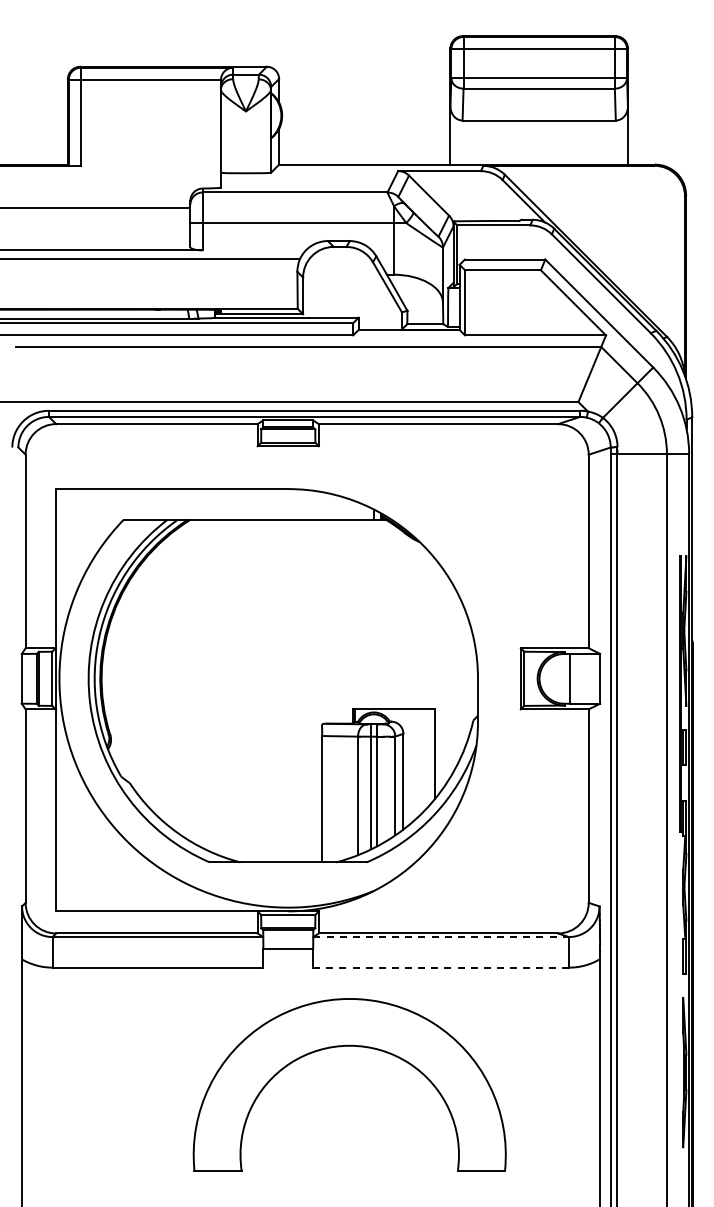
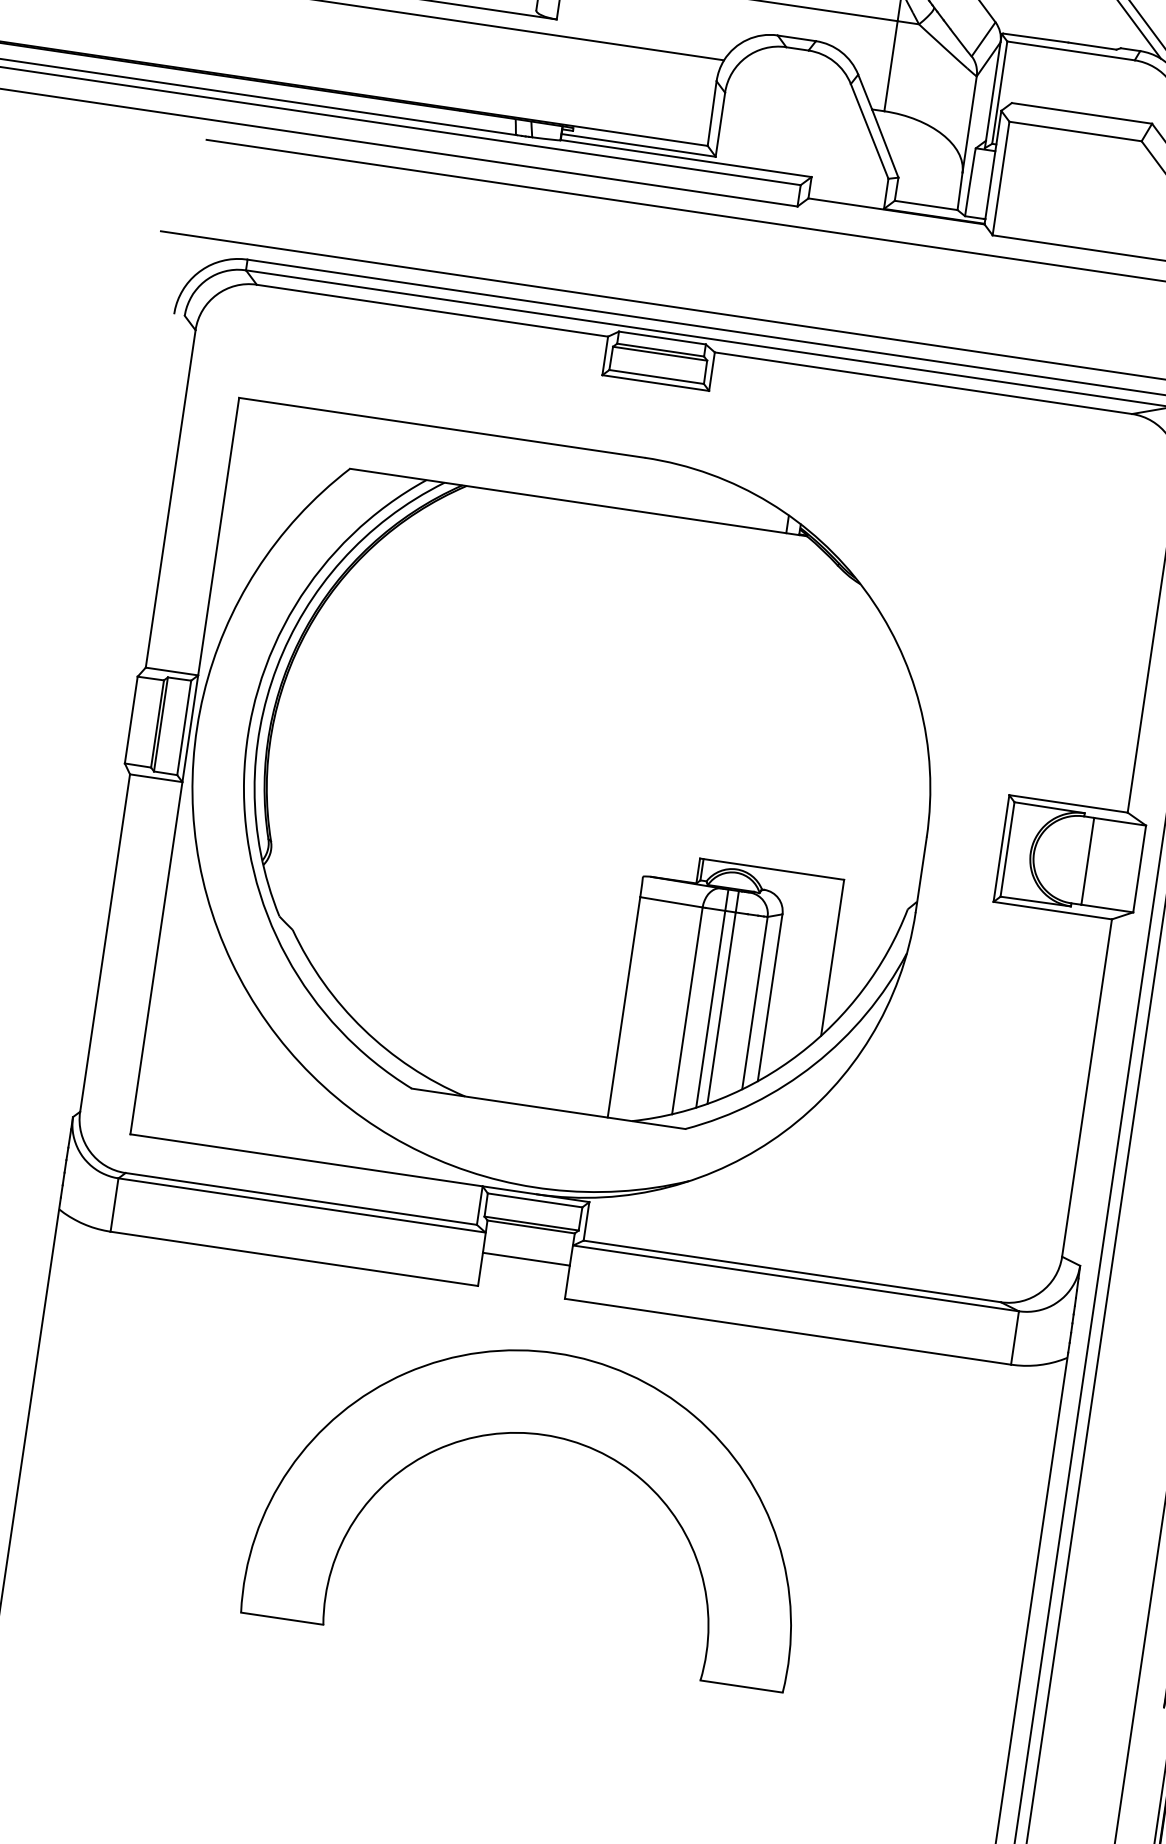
line: (441, 937) -> (796, 1279), dashed -> solid
line: (441, 967) -> (788, 1331), dashed -> solid
part: (349, 1046) -> (543, 1436), moved

